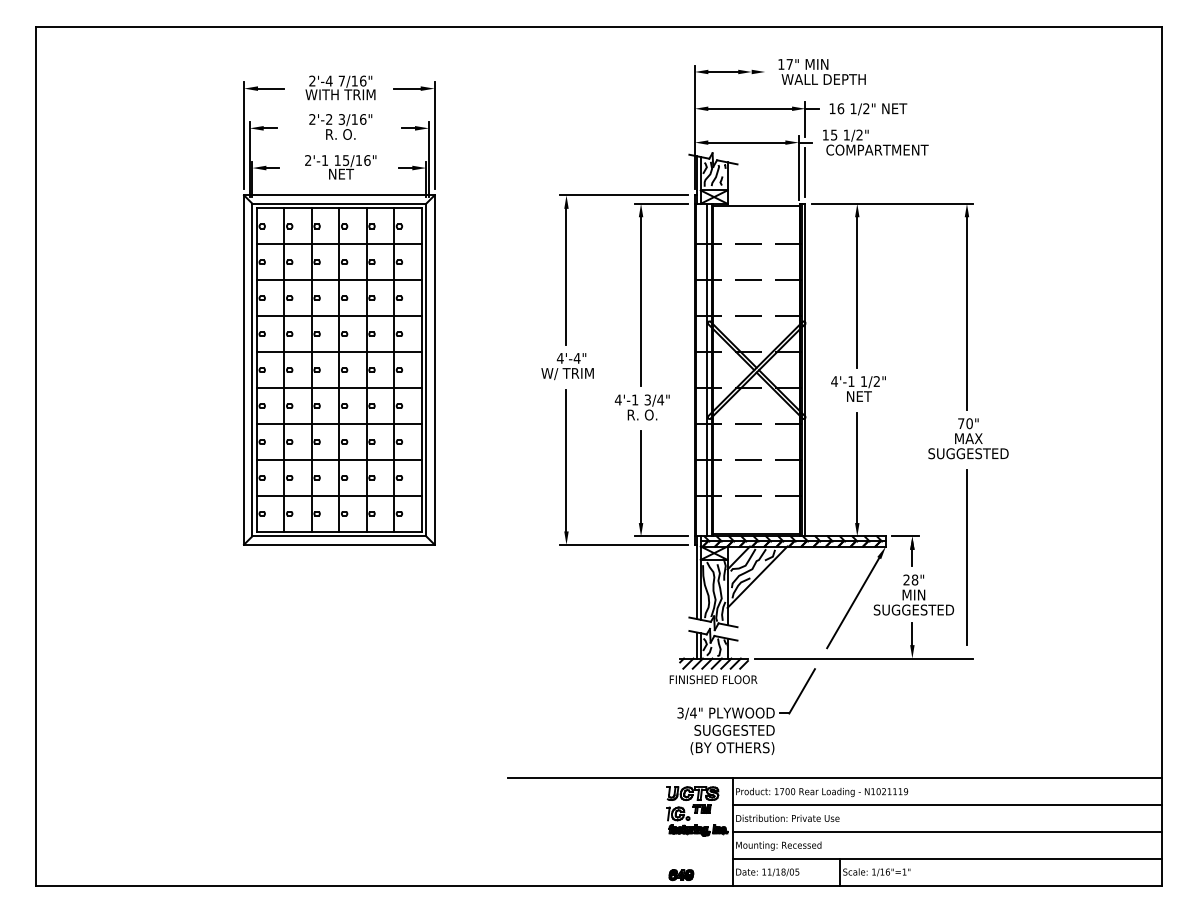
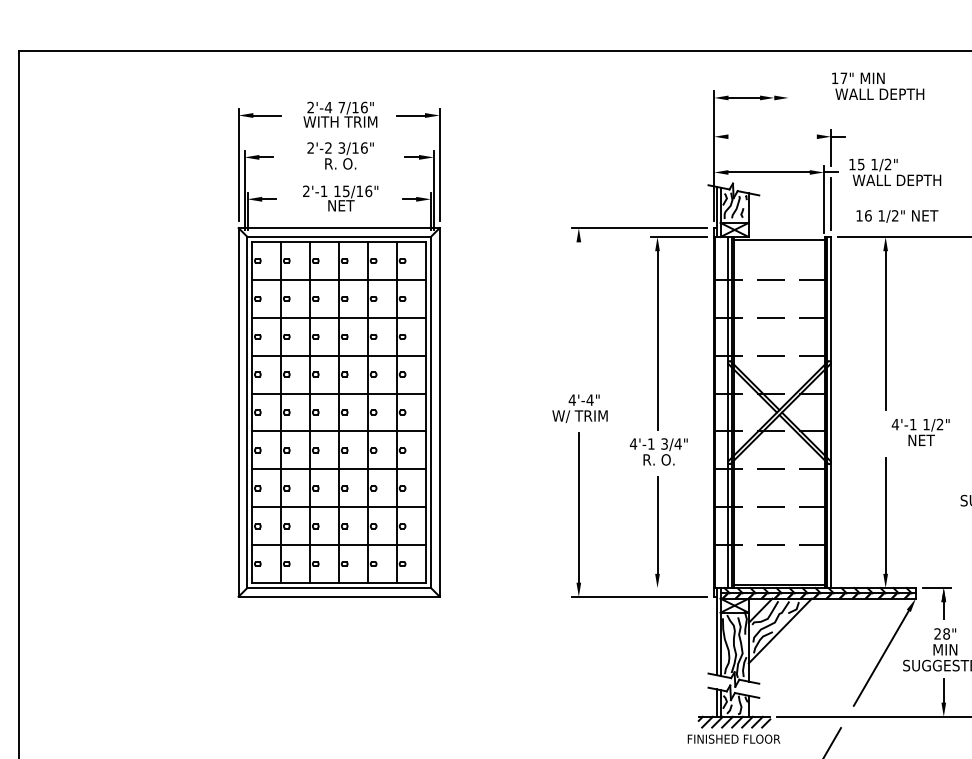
text: (821, 71) -> (877, 85), moved
line: (750, 108) -> (772, 136), removed
text: (868, 109) -> (897, 216), moved
text: (877, 149) -> (906, 179), COMPARTMENT -> WALL DEPTH
line: (566, 276) -> (578, 313), removed
text: (858, 388) -> (920, 431), moved
line: (661, 536) -> (679, 588), removed

